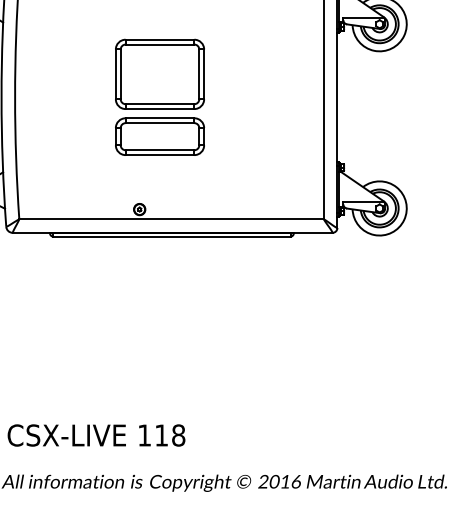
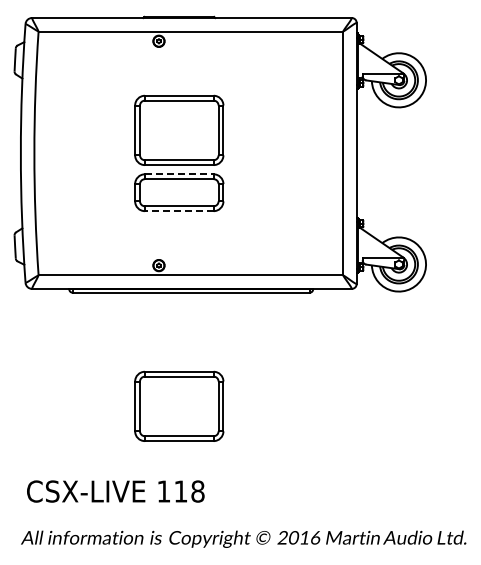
line: (160, 118) -> (179, 174), solid -> dashed
line: (159, 155) -> (178, 211), solid -> dashed
part: (160, 349) -> (179, 405), added

